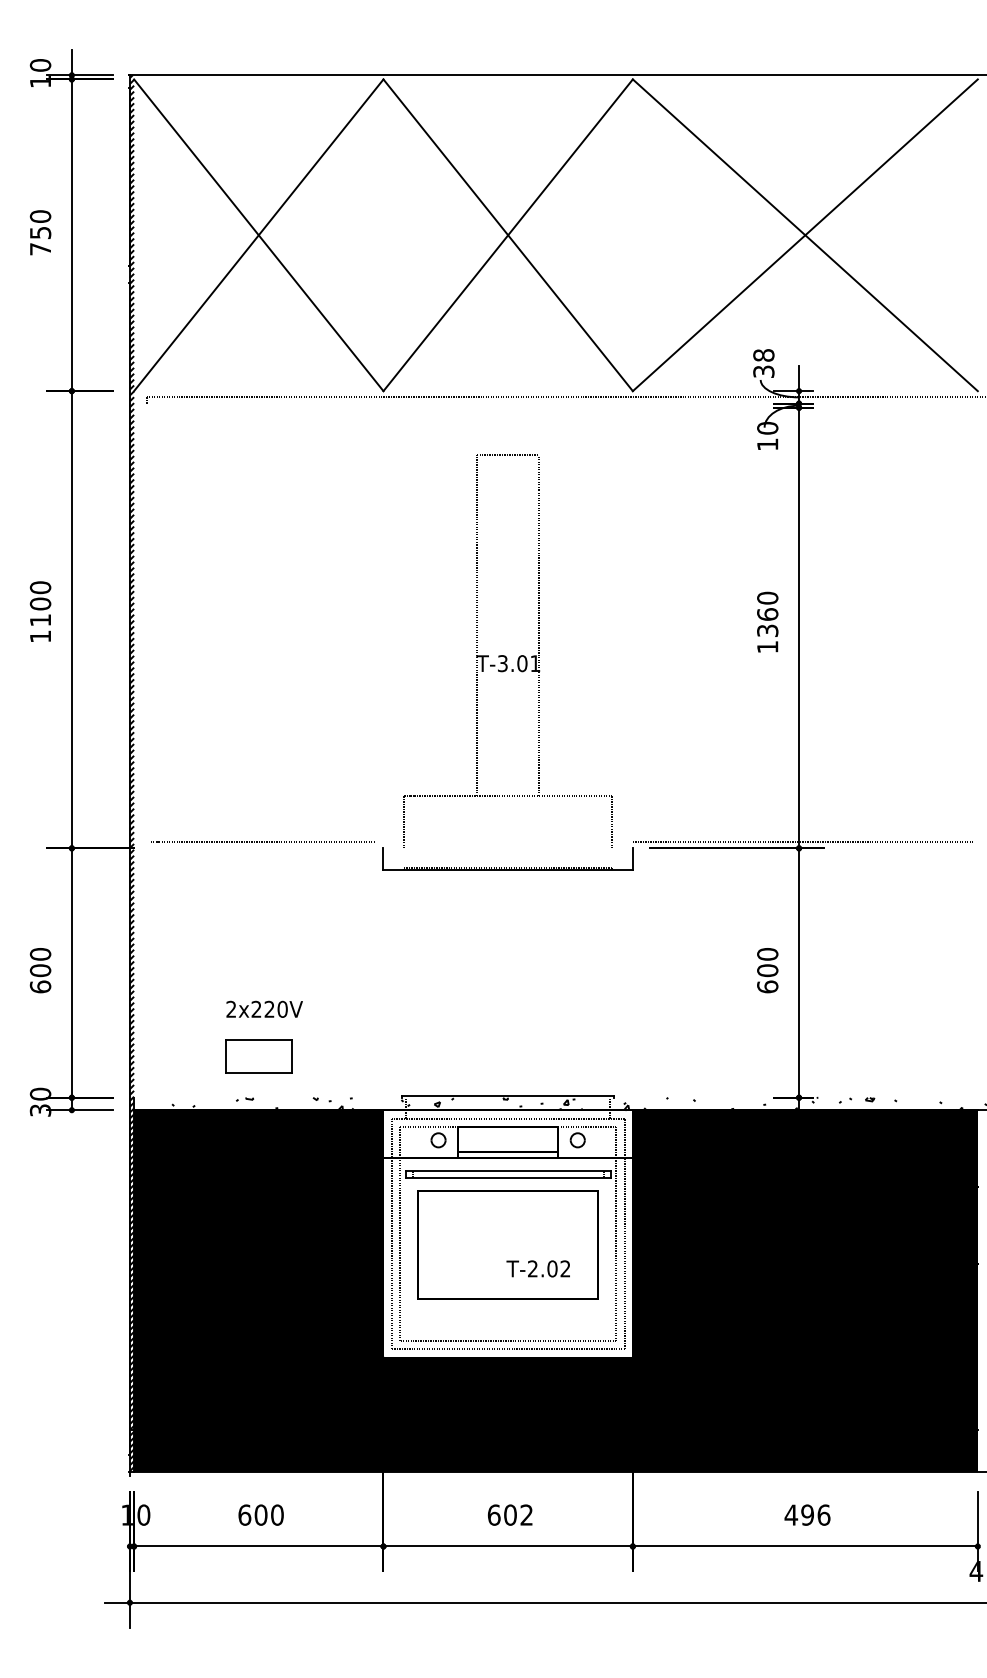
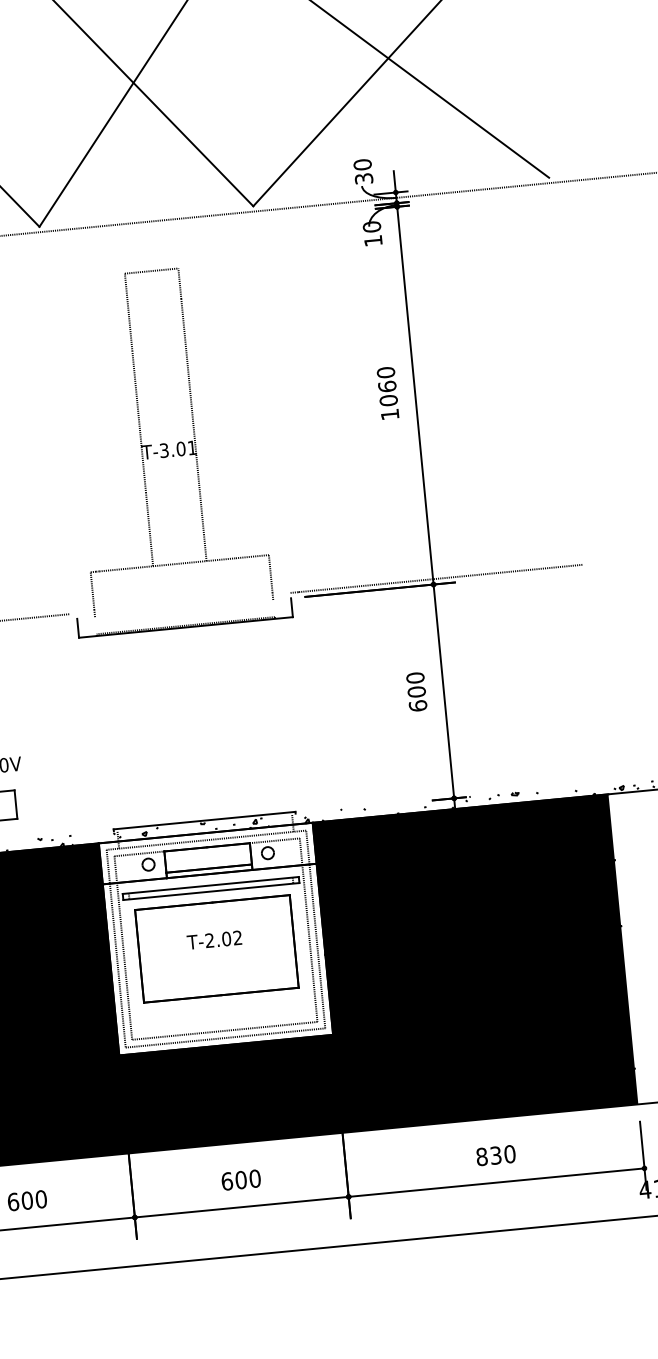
text: (763, 355) -> (362, 164), 38 -> 30
text: (767, 630) -> (388, 400), 1360 -> 1060
text: (537, 1268) -> (213, 939), moved
text: (526, 1514) -> (254, 1178), 602 -> 600
text: (807, 1514) -> (495, 1155), 496 -> 830

